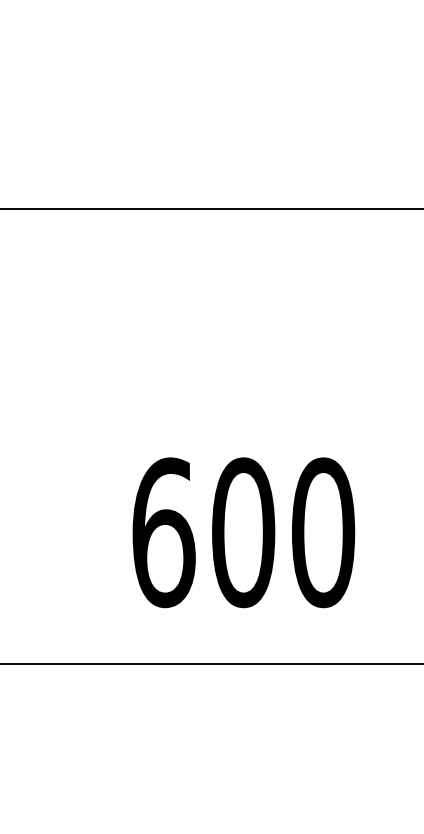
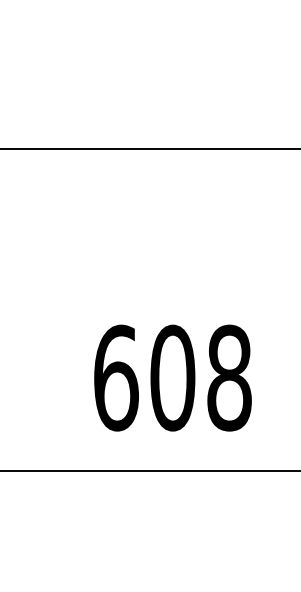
text: (323, 533) -> (229, 378), 600 -> 608

